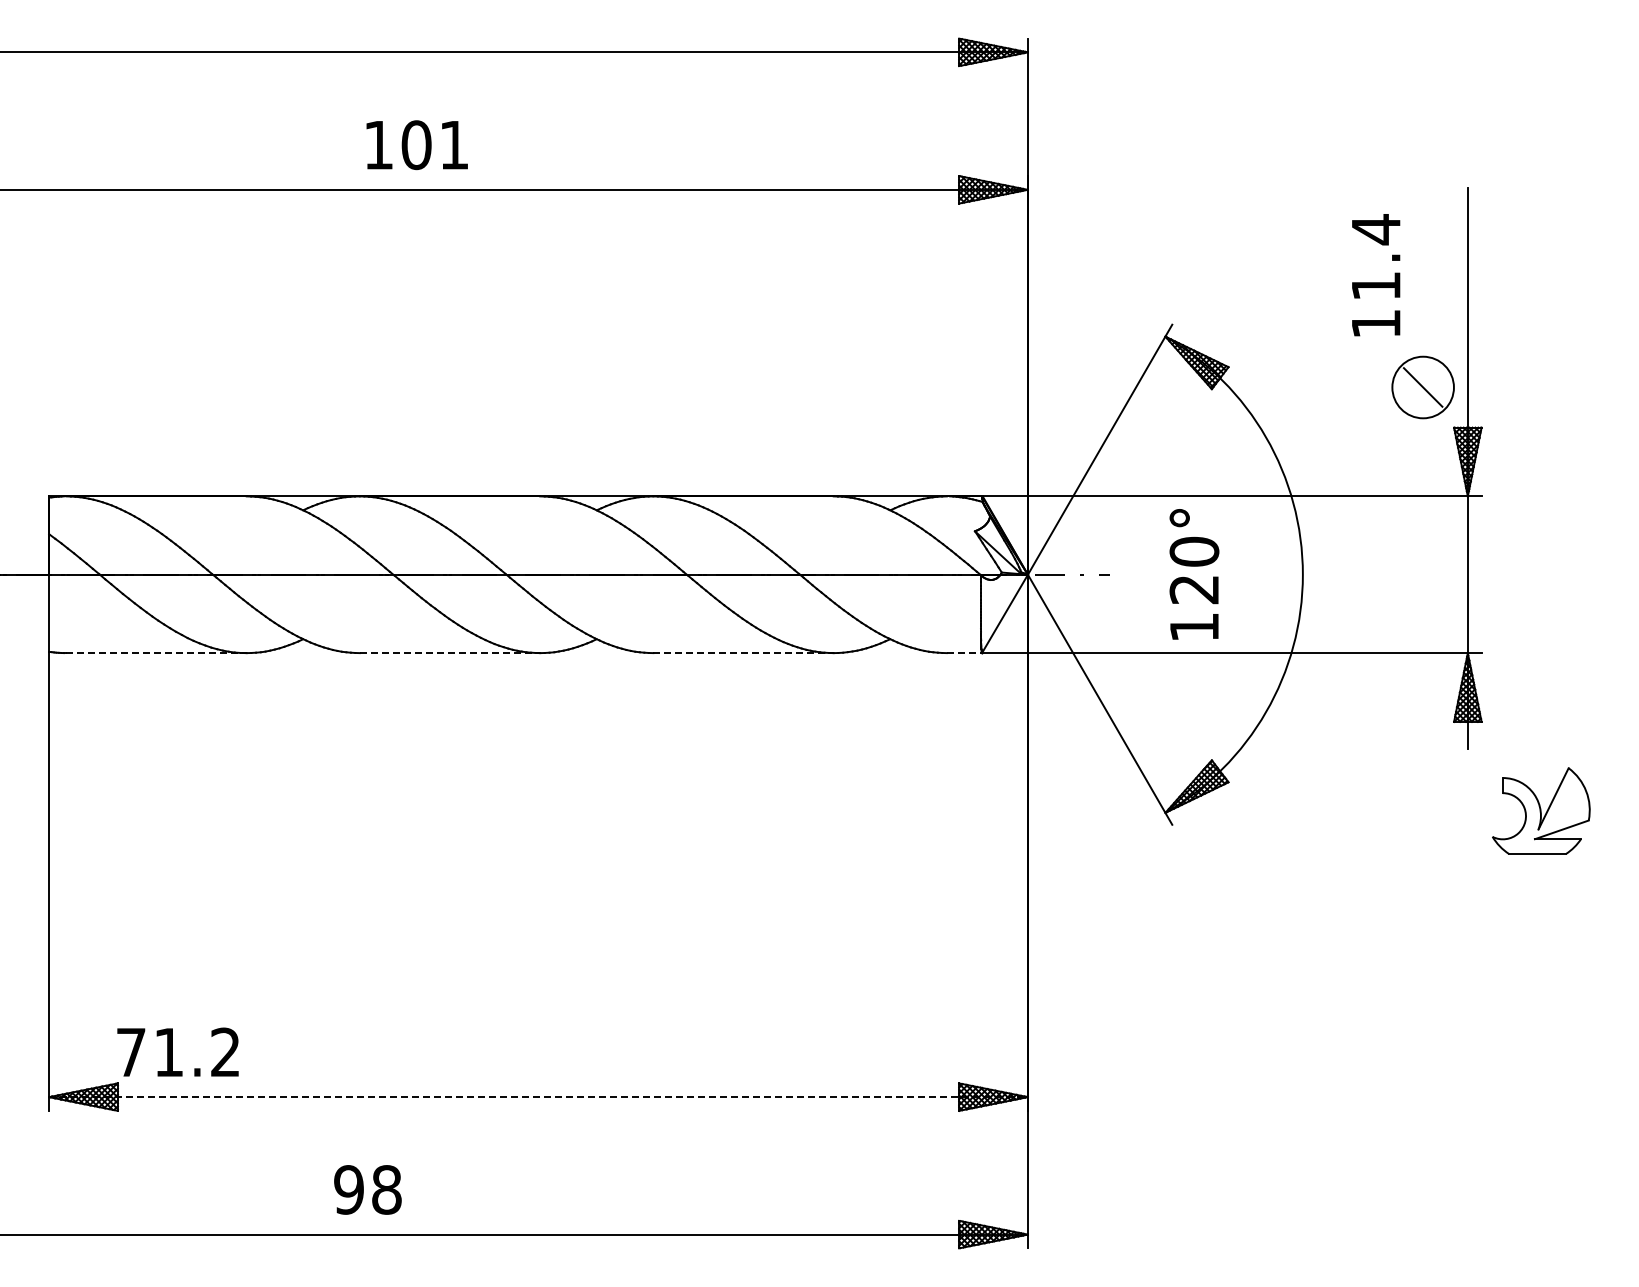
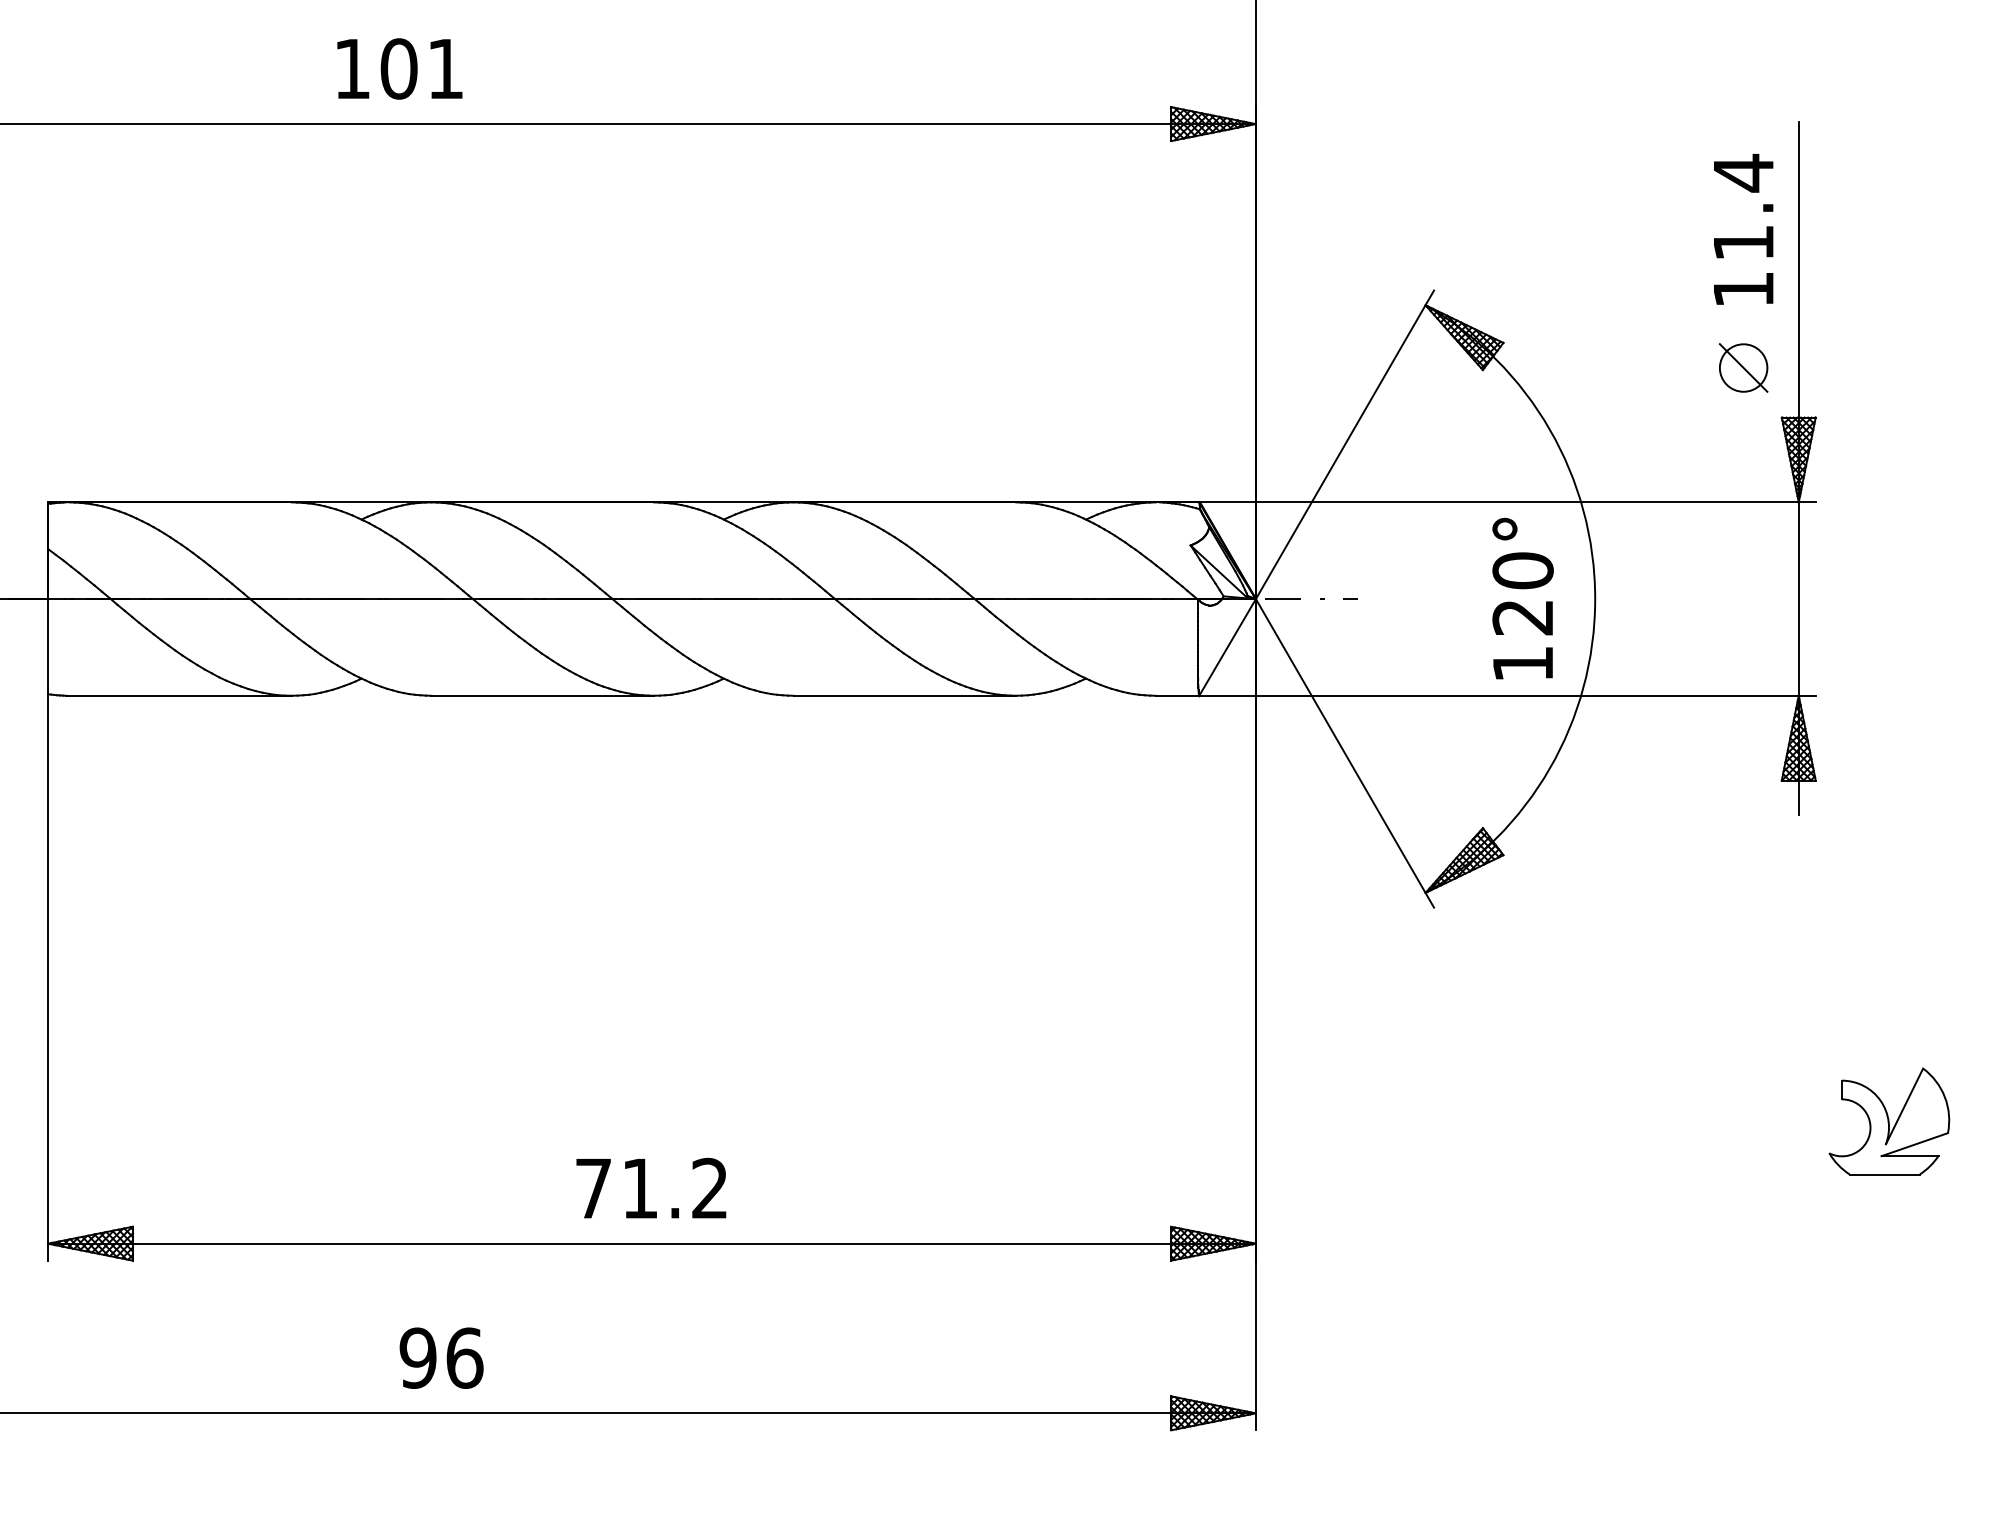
text: (416, 145) -> (398, 69), moved
text: (1376, 275) -> (1744, 229), moved
circle: (1422, 387) -> (1742, 368), size x0.62
text: (1194, 574) -> (1523, 598), moved
line: (157, 653) -> (181, 696), dashed -> solid
line: (450, 653) -> (543, 696), dashed -> solid
line: (744, 653) -> (906, 696), dashed -> solid
line: (964, 653) -> (1177, 696), dashed -> solid
part: (1541, 810) -> (1889, 1120), moved
text: (177, 1051) -> (650, 1187), moved
line: (539, 1097) -> (653, 1244), dashed -> solid
text: (387, 1189) -> (465, 1357), 98 -> 96

